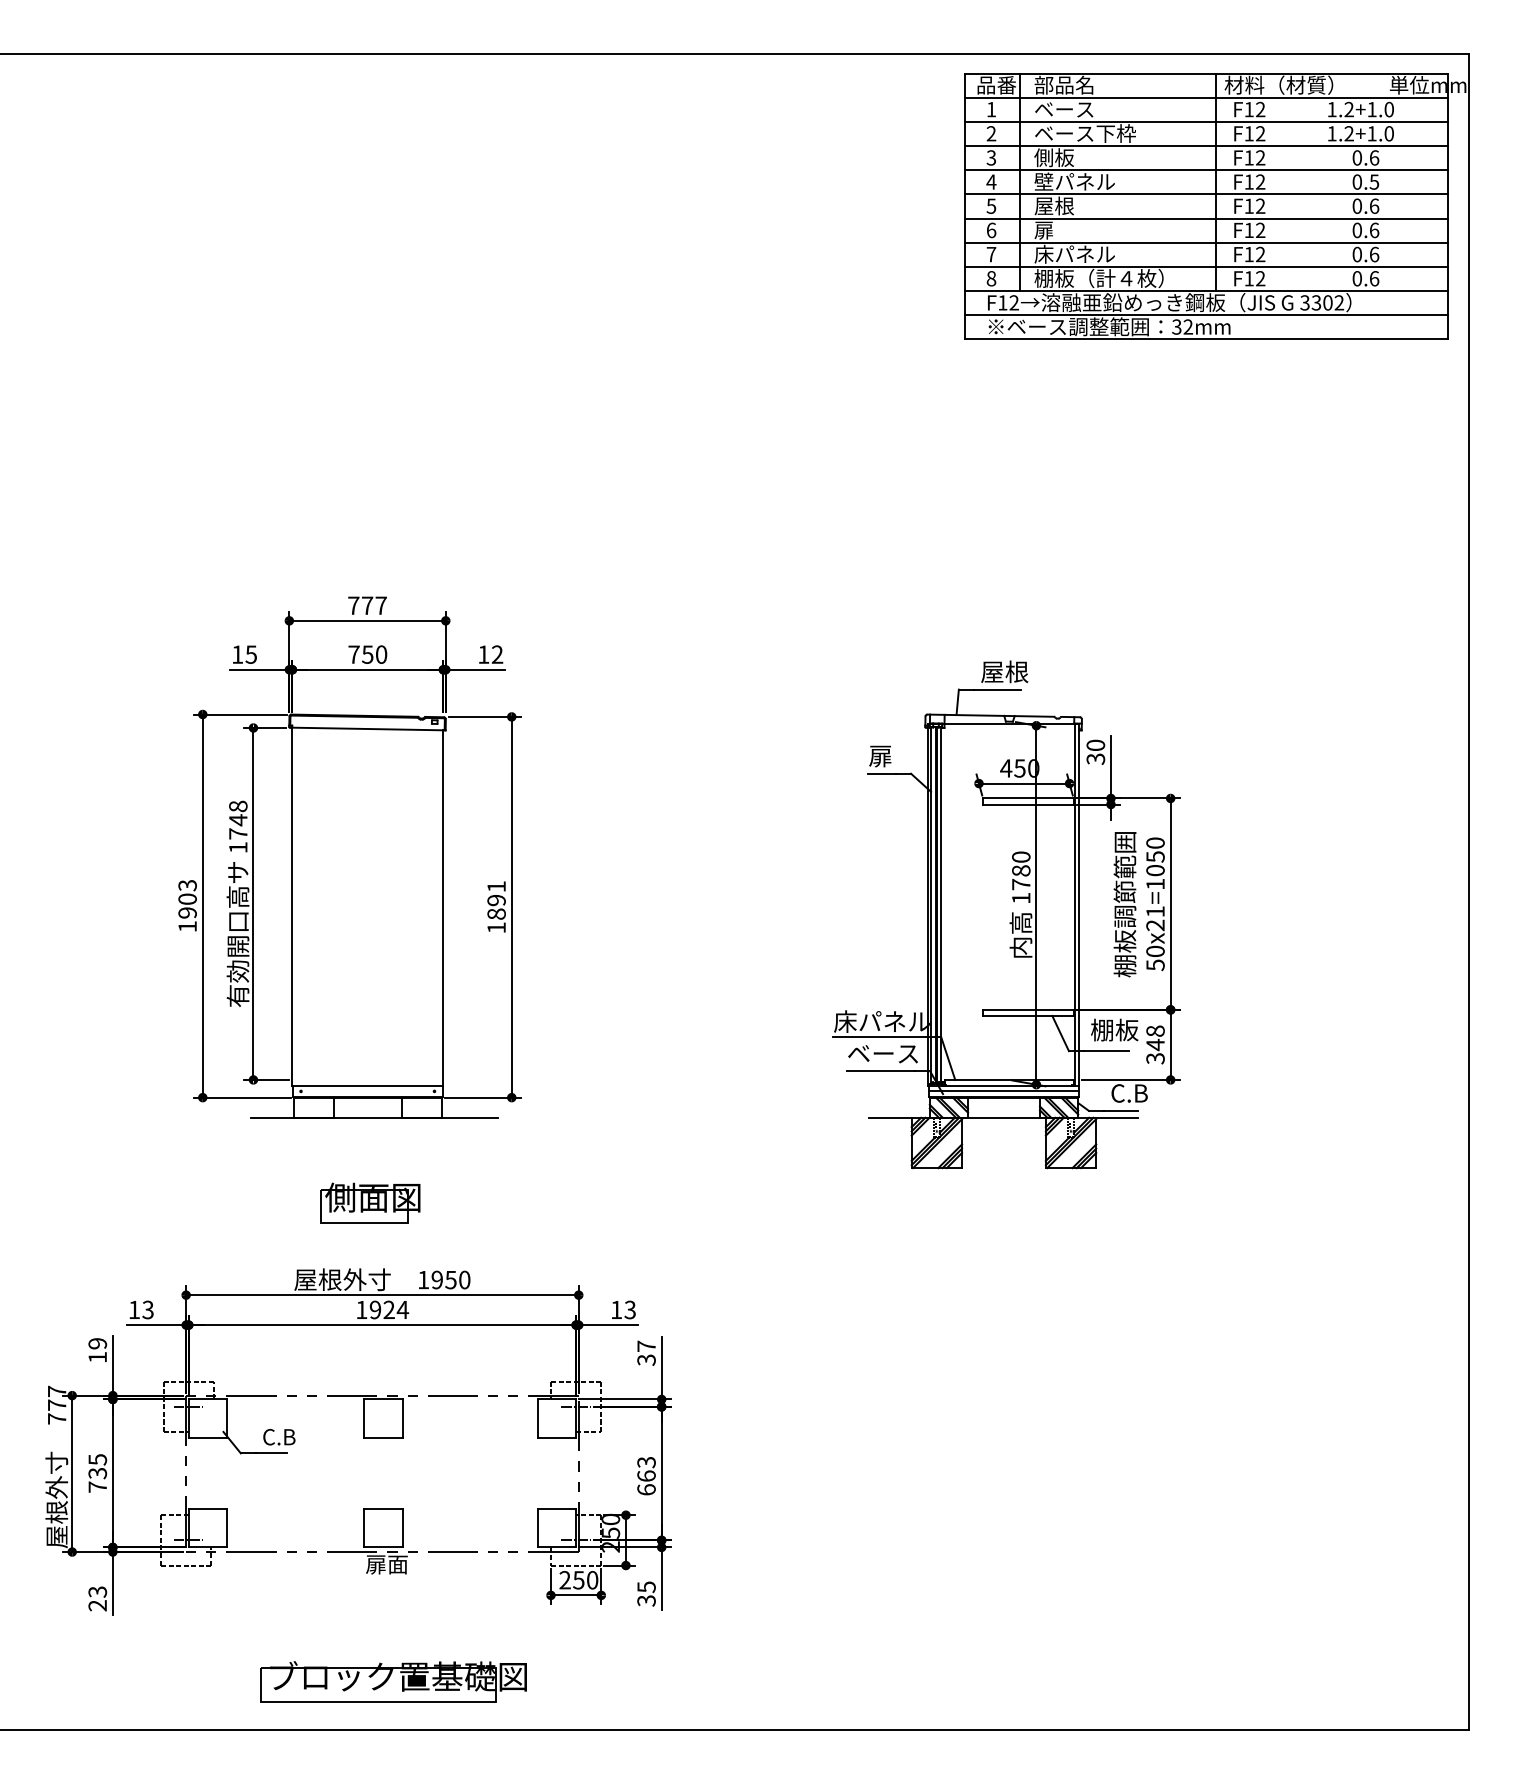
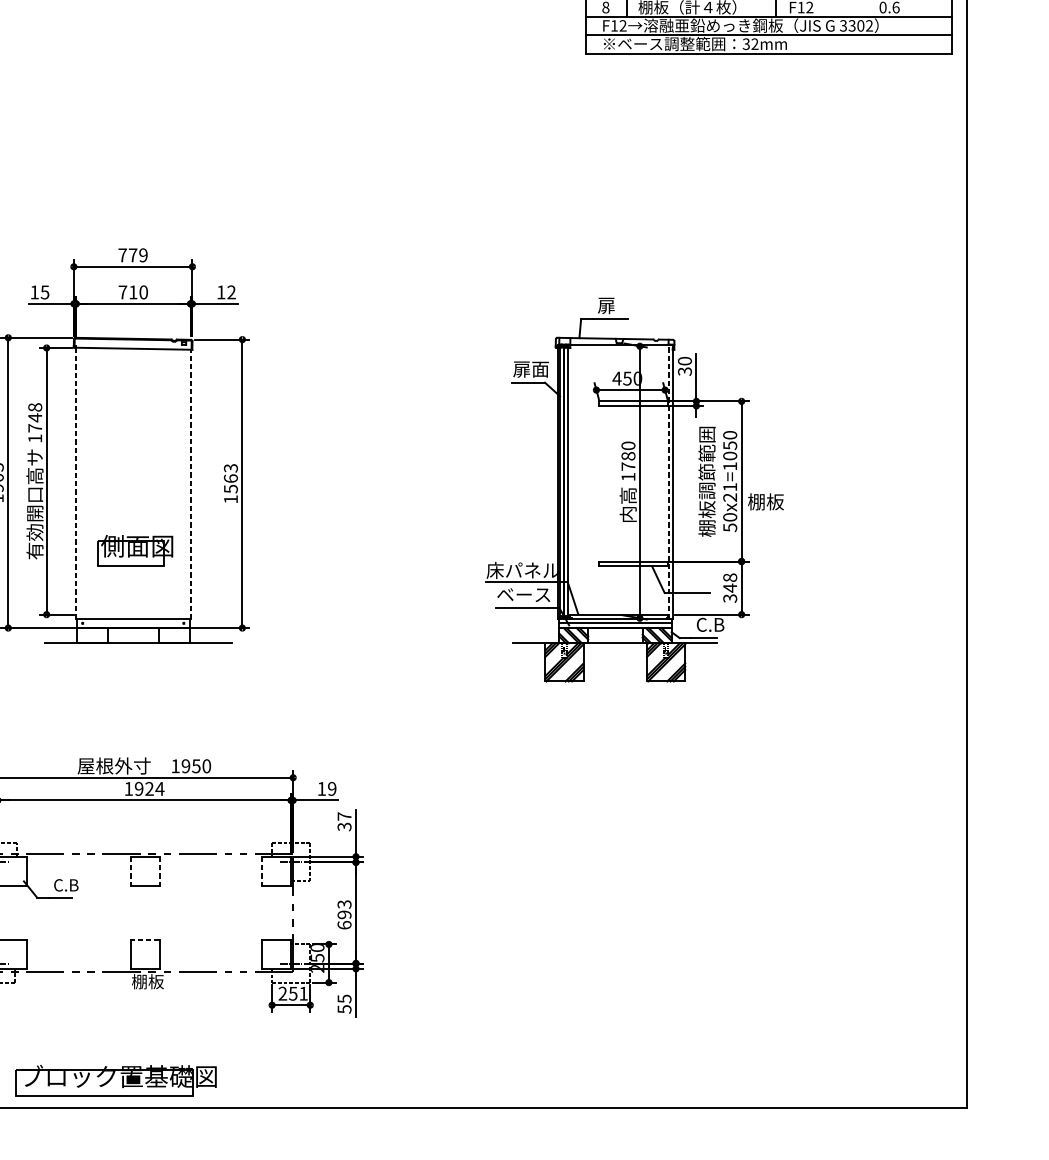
text: (380, 605) -> (142, 255), 777 -> 779
text: (367, 654) -> (133, 292), 750 -> 710
text: (1004, 671) -> (615, 305), 屋根 -> 扉
text: (905, 756) -> (540, 369), 扉 -> 扉面
text: (496, 900) -> (230, 478), 1891 -> 1563
line: (1074, 904) -> (668, 481), solid -> dashed
line: (292, 907) -> (76, 483), solid -> dashed
line: (443, 908) -> (190, 484), solid -> dashed
text: (1114, 1029) -> (765, 501), moved
part: (370, 1202) -> (135, 549), moved
text: (629, 1310) -> (331, 789), 13 -> 19
line: (364, 1419) -> (130, 871), solid -> dashed
line: (402, 1419) -> (159, 871), solid -> dashed
line: (537, 1419) -> (261, 871), solid -> dashed
text: (646, 1475) -> (344, 914), 663 -> 693
line: (383, 1509) -> (145, 940), solid -> dashed
text: (387, 1564) -> (148, 981), 扉面 -> 棚板
text: (592, 1580) -> (303, 993), 250 -> 251
text: (646, 1600) -> (344, 1009), 35 -> 55
part: (393, 1681) -> (115, 1080), moved

